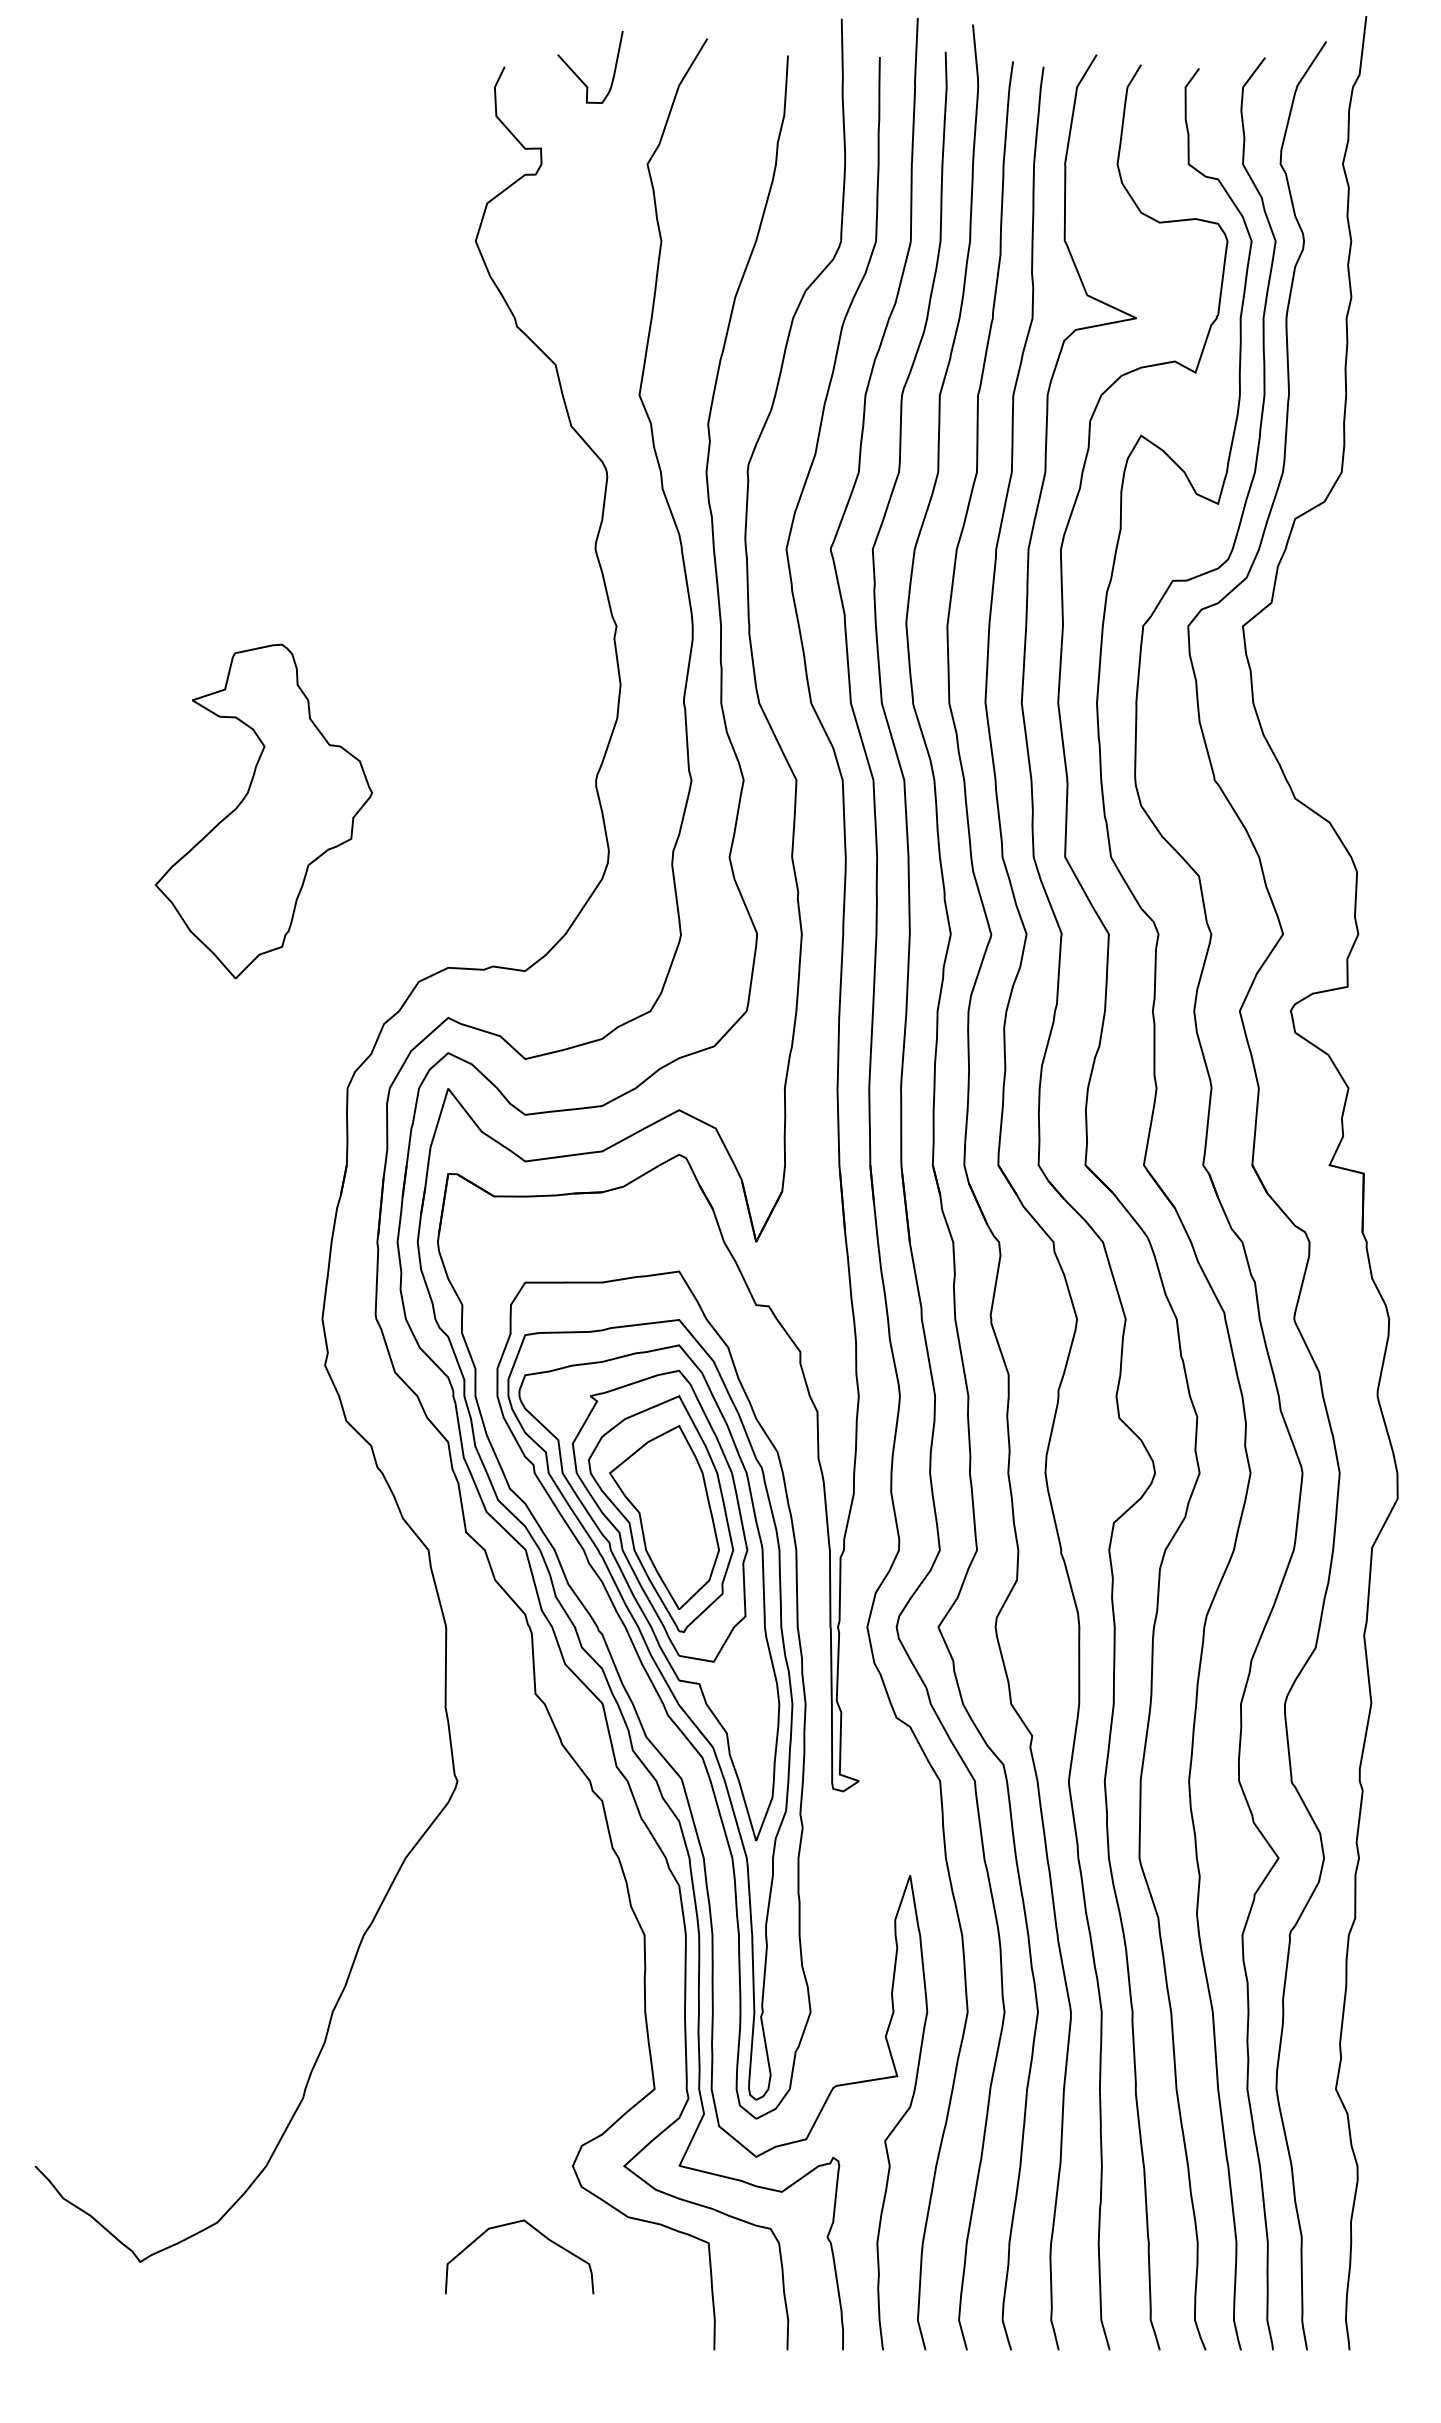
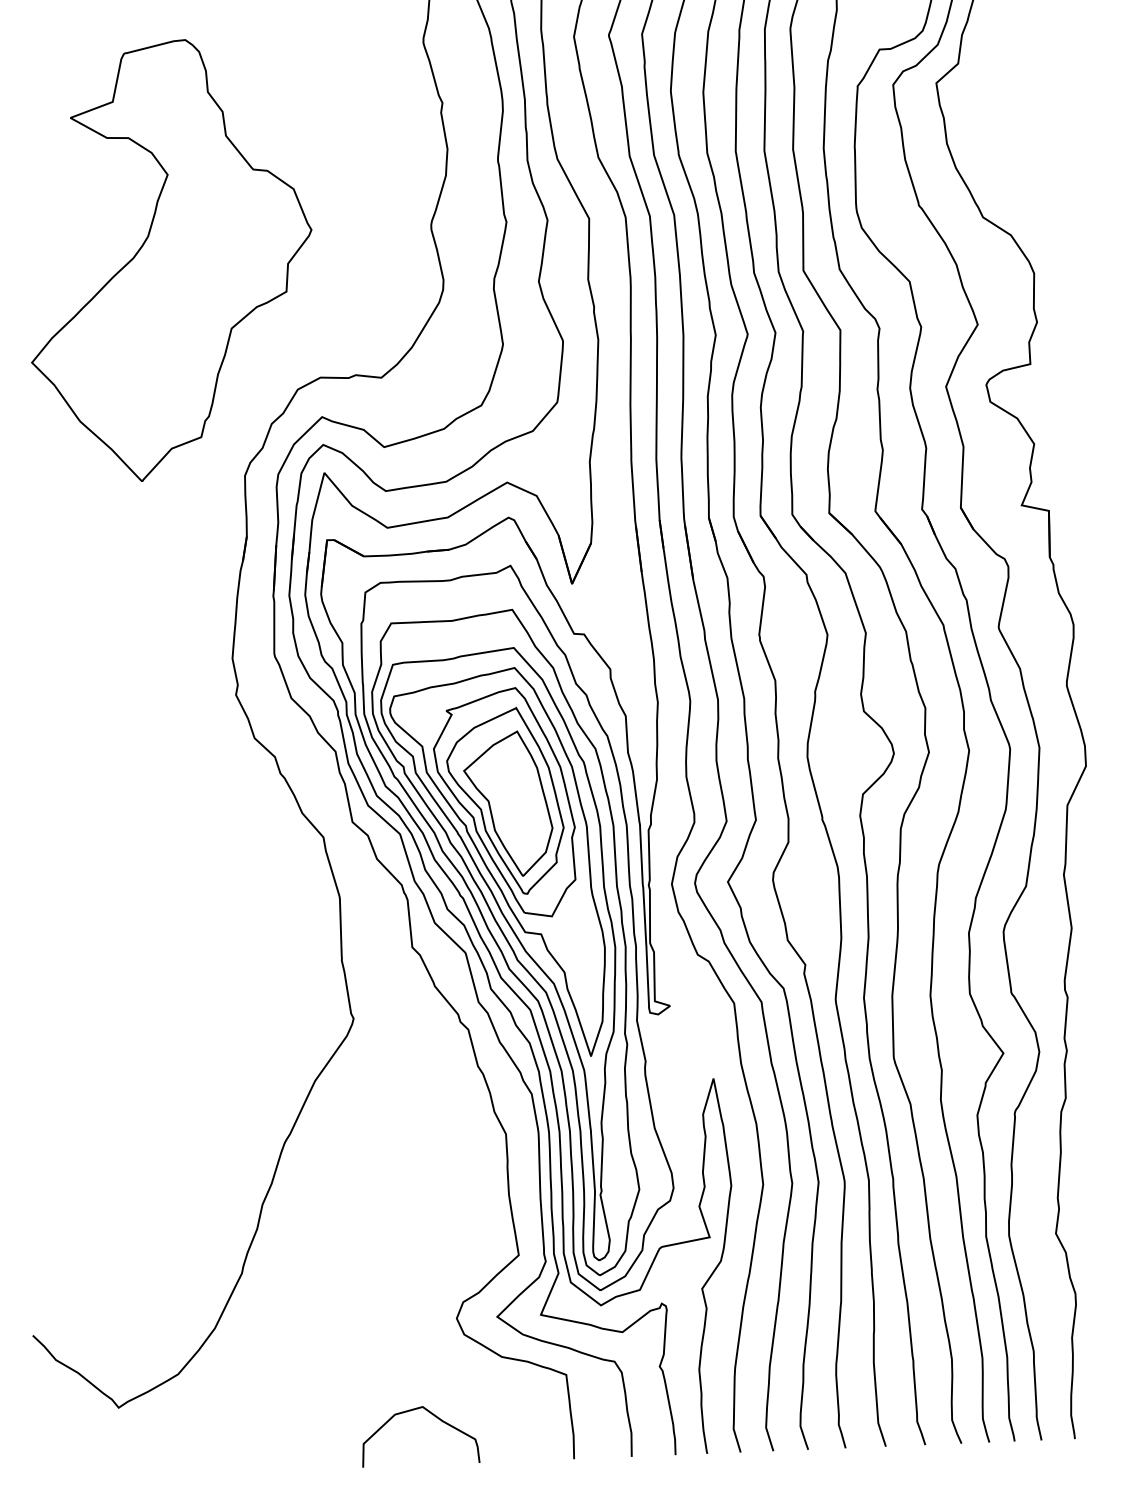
part: (263, 811) -> (169, 260), size x1.67
part: (669, 1676) -> (517, 929), added
curve: (536, 2231) -> (432, 1415), moved

